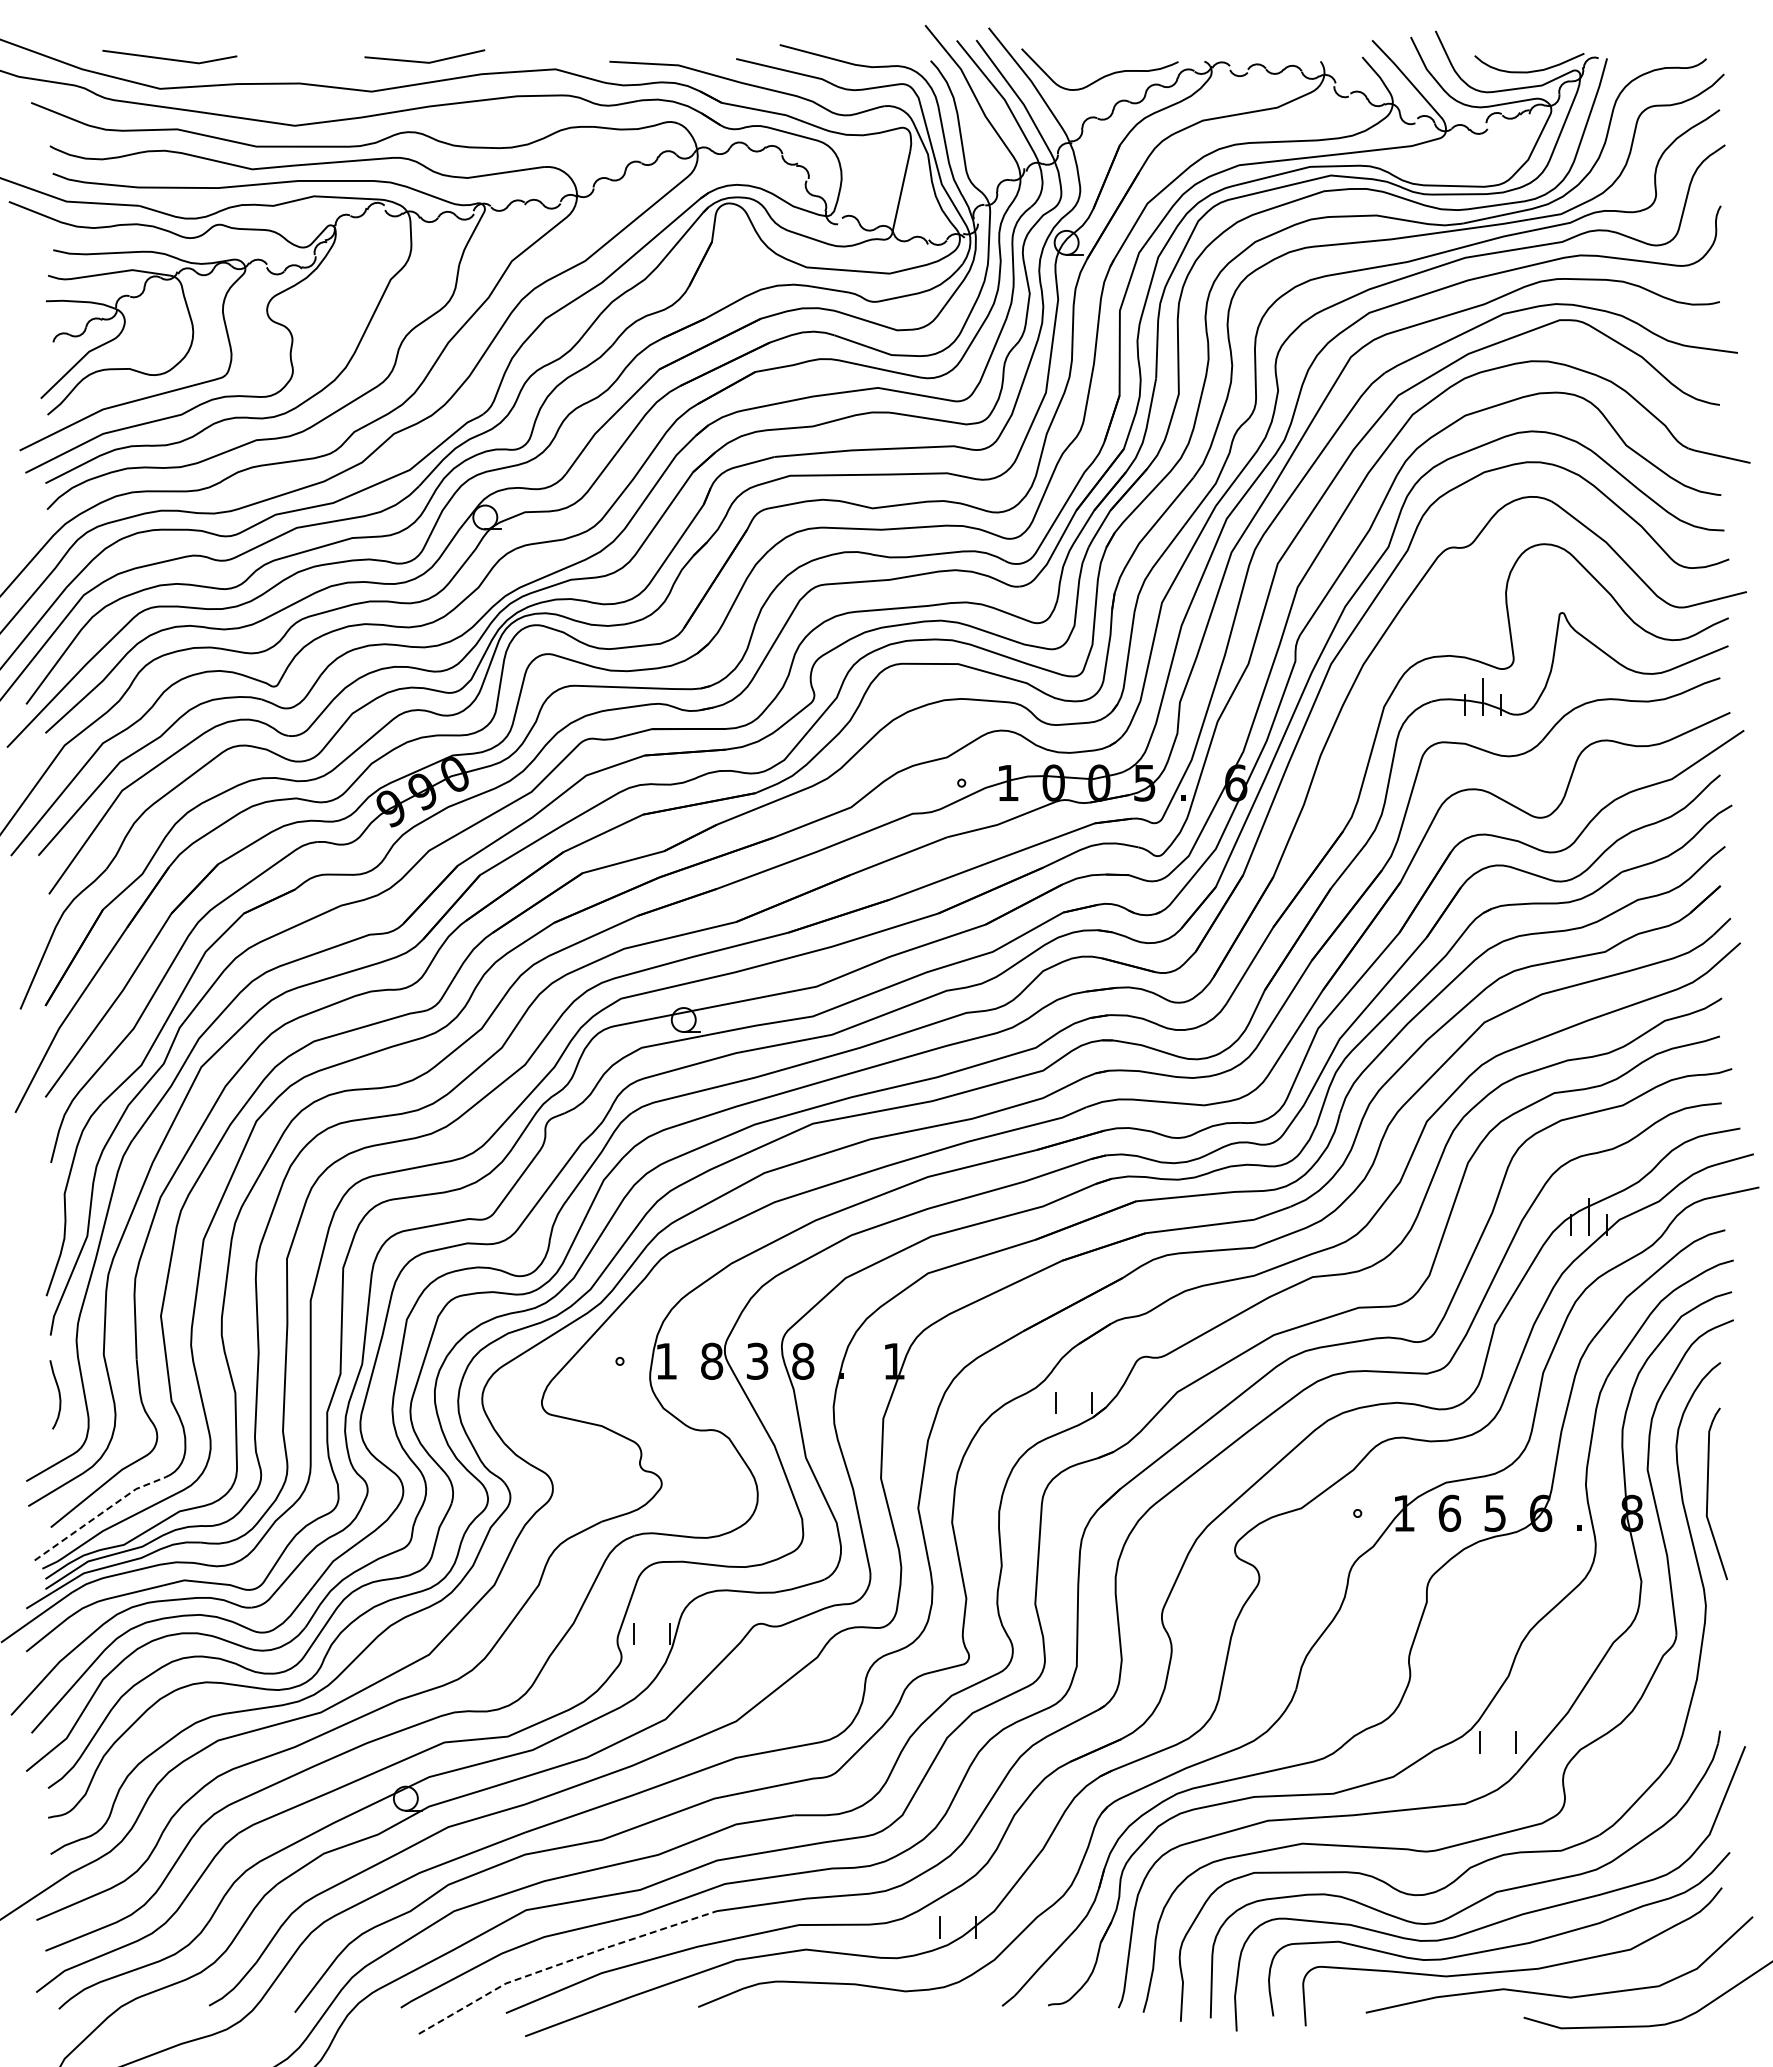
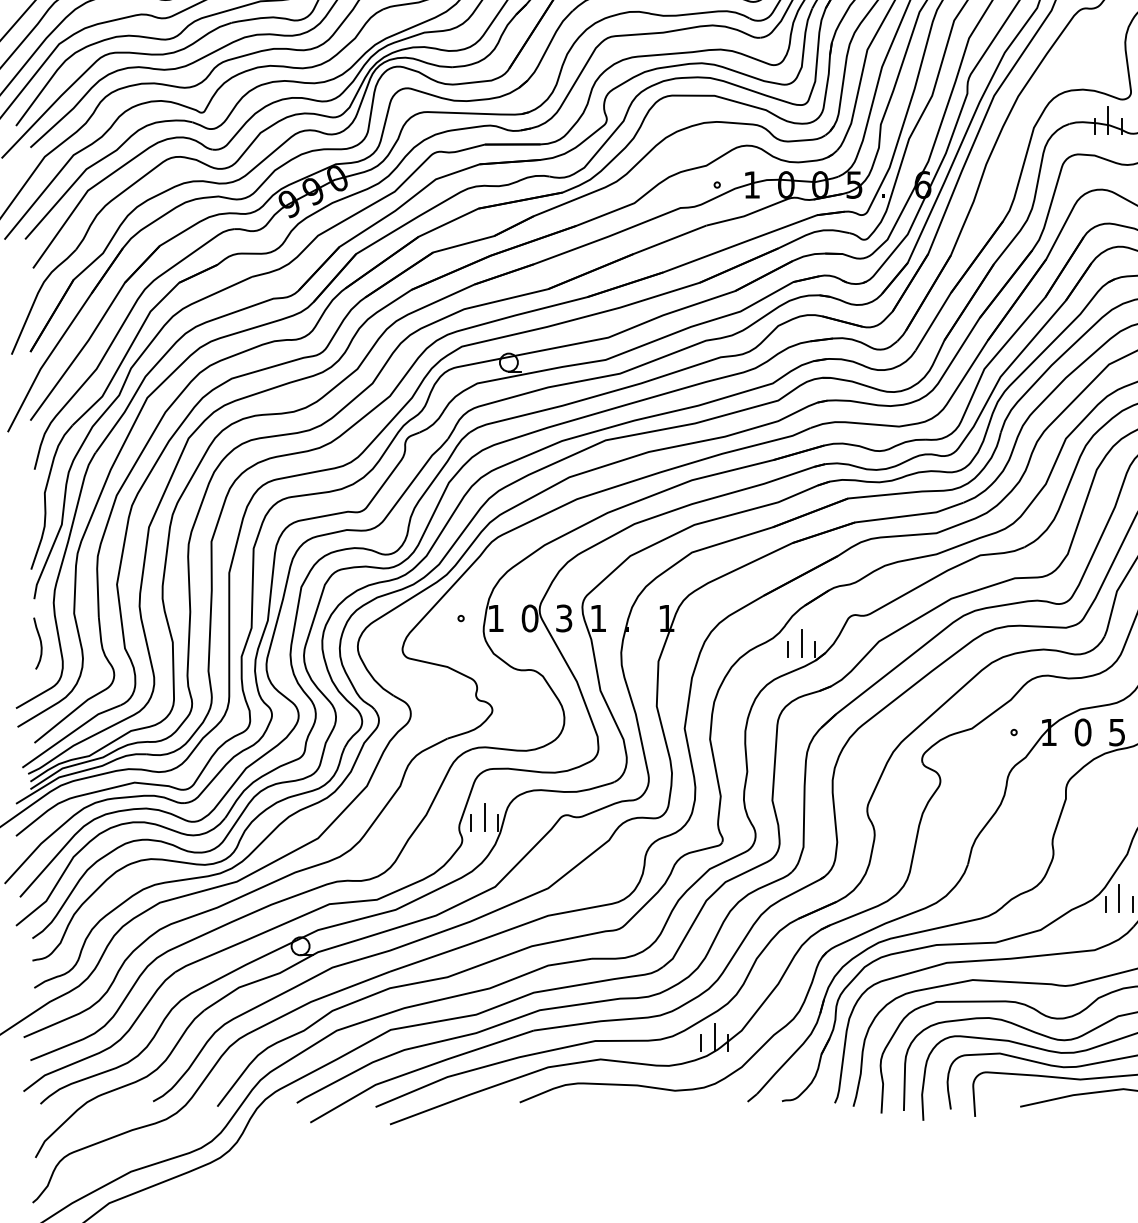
text: (803, 1360) -> (598, 617), 8 -> 1
text: (712, 1361) -> (530, 618), 8 -> 0
line: (1074, 1394) -> (801, 643), added
text: (1449, 1512) -> (1082, 731), 6 -> 0
line: (99, 1515) -> (70, 734), dashed -> solid
line: (651, 1626) -> (484, 817), added
line: (1497, 1734) -> (1118, 898), added
line: (958, 1919) -> (714, 1036), added
line: (563, 1962) -> (418, 1069), dashed -> solid

